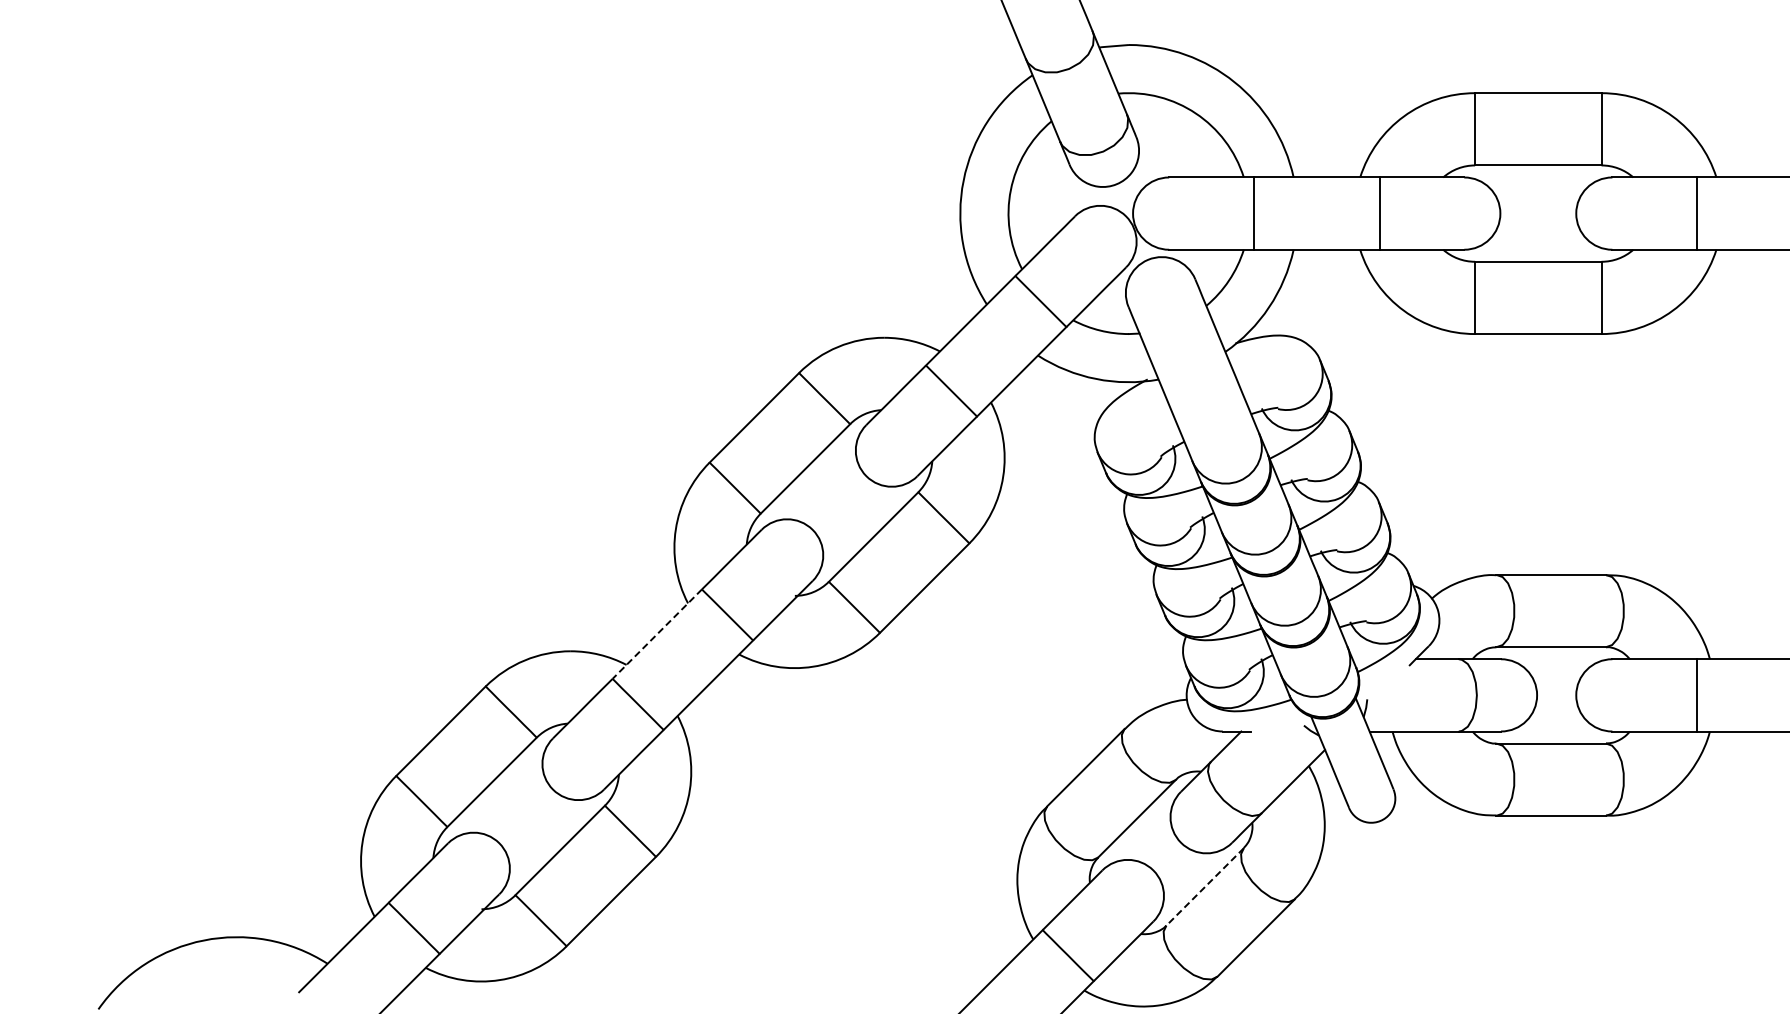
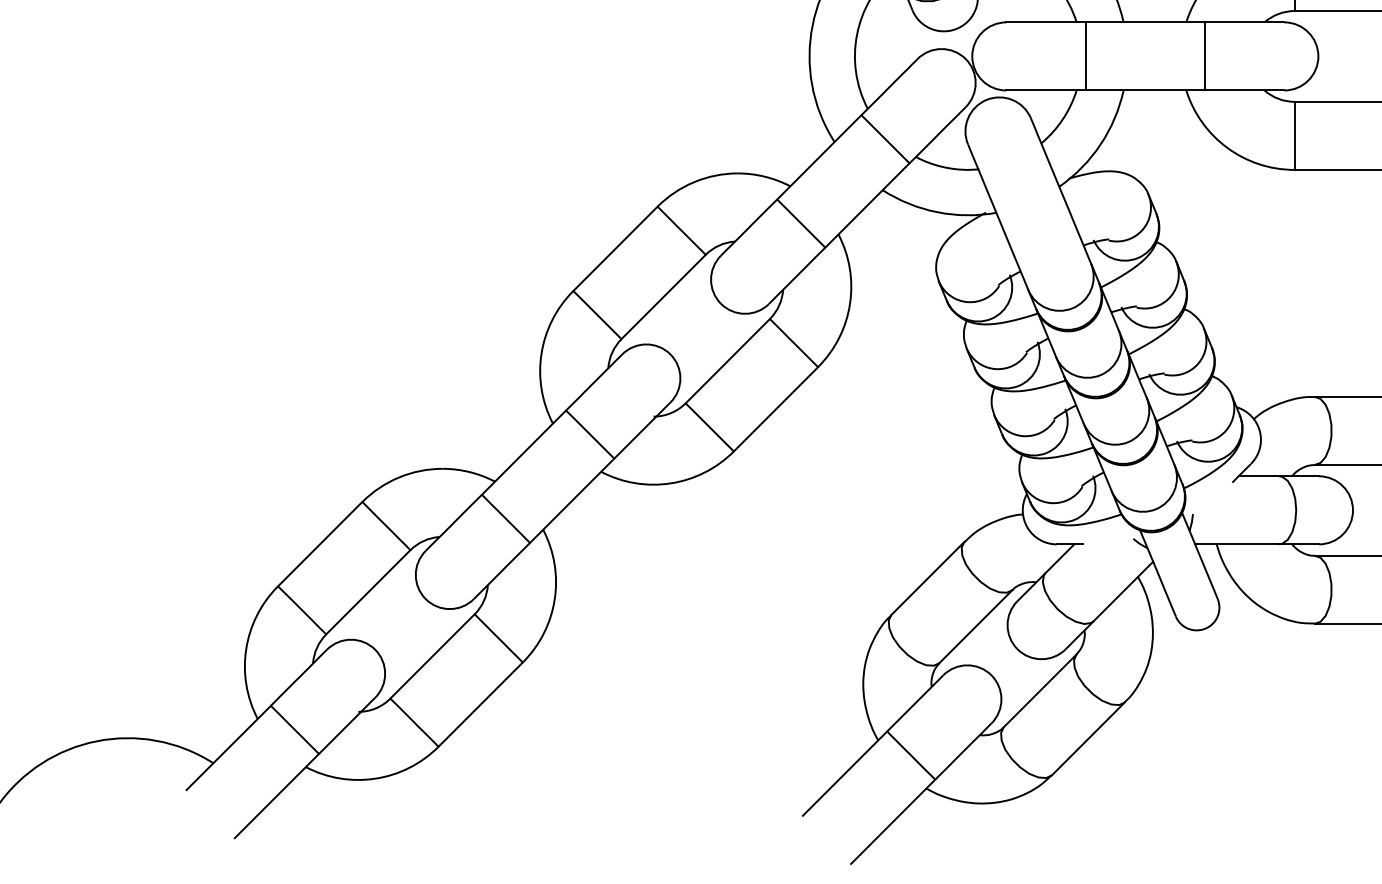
line: (656, 634) -> (523, 452), dashed -> solid
line: (1205, 886) -> (1040, 690), dashed -> solid

